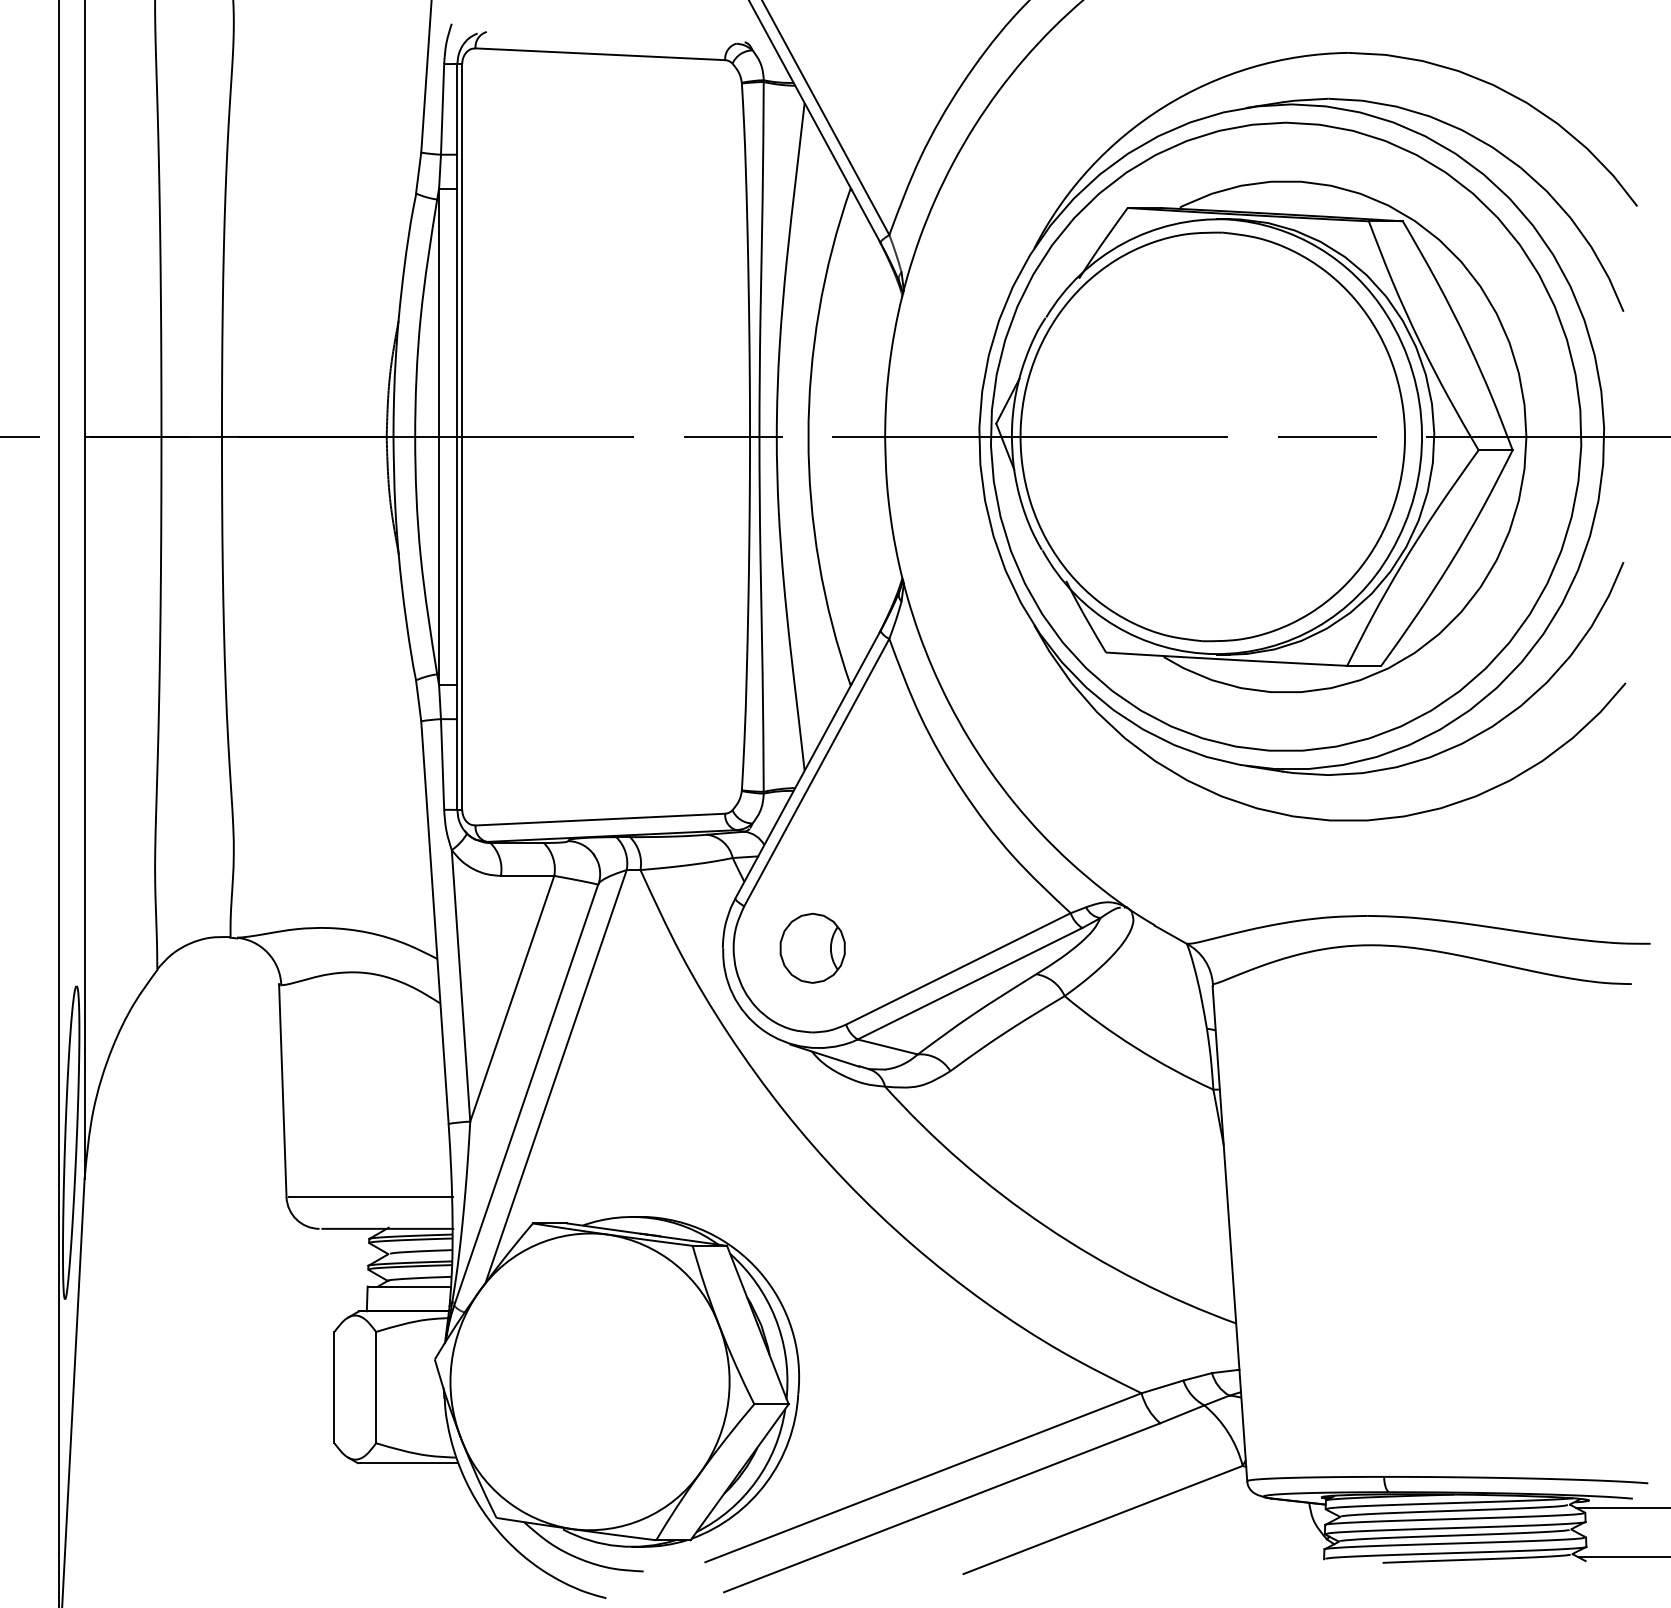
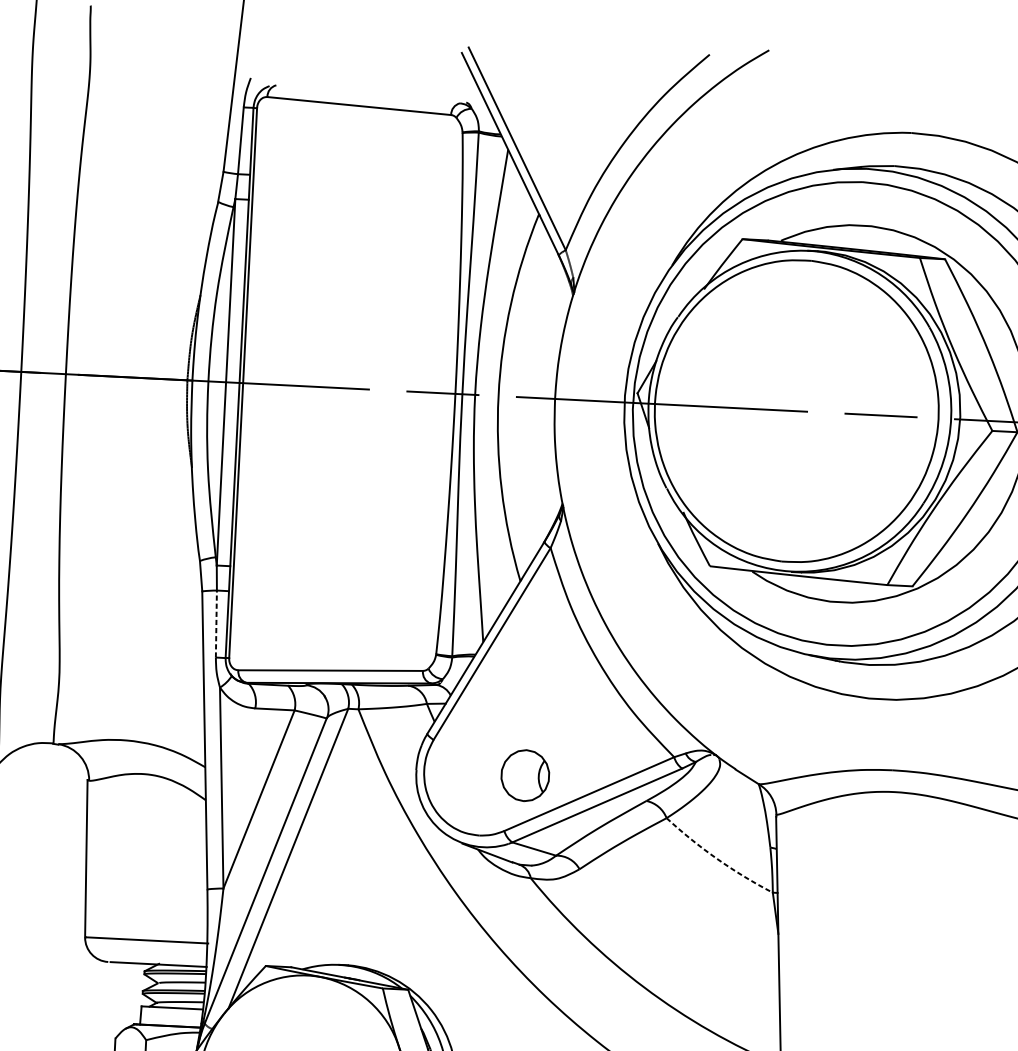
line: (442, 764) -> (216, 624), solid -> dashed
part: (812, 947) -> (525, 775), moved
arc: (1135, 1047) -> (716, 858), solid -> dashed

